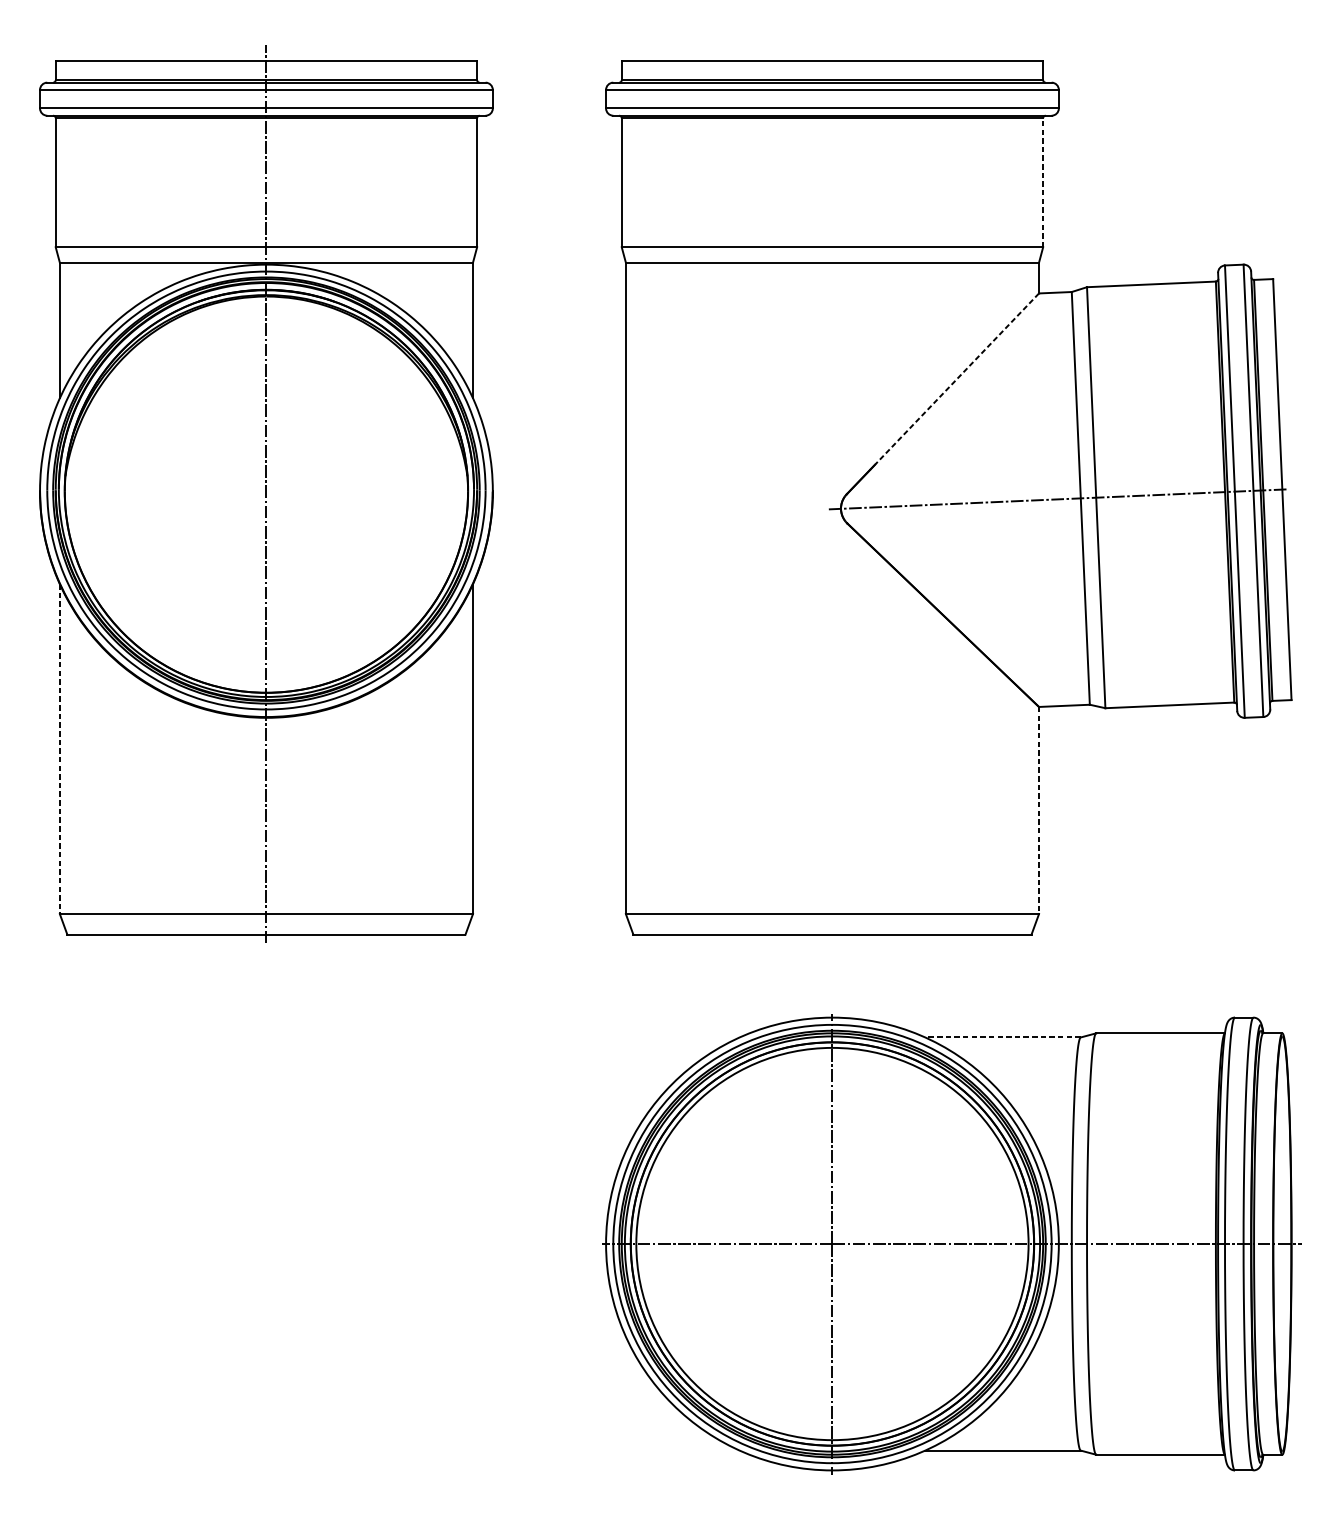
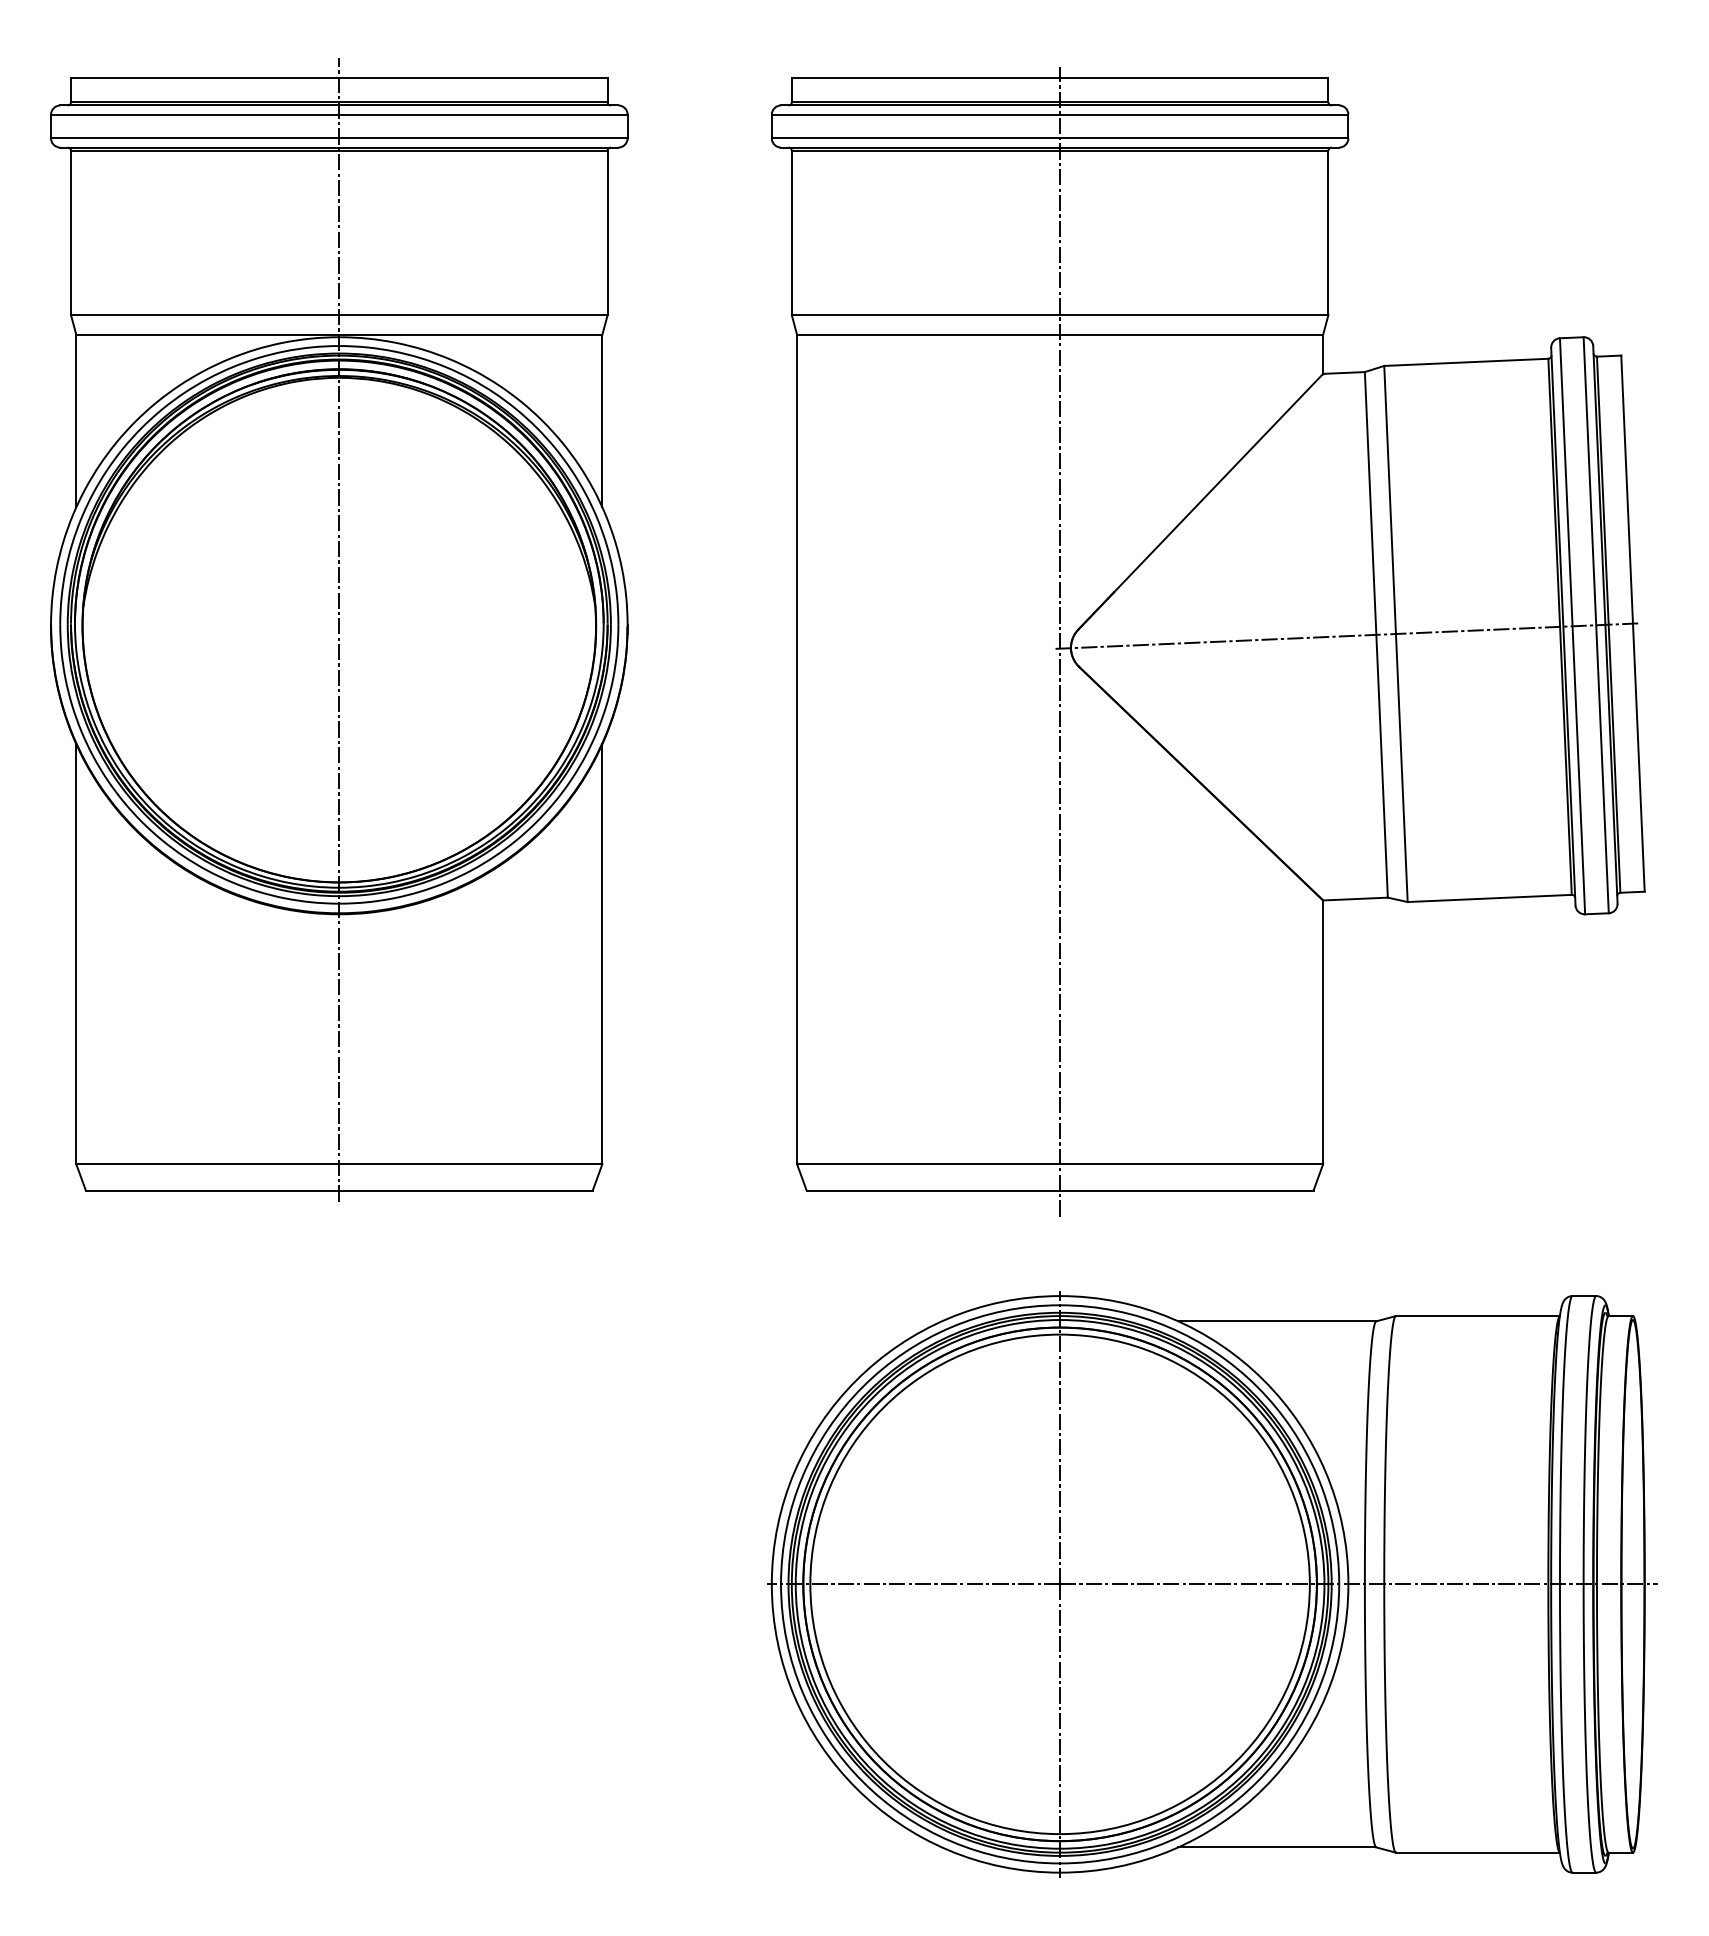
line: (1043, 182) -> (1328, 232), dashed -> solid
line: (956, 378) -> (1218, 482), dashed -> solid
line: (832, 503) -> (1060, 641), added
line: (60, 749) -> (76, 954), dashed -> solid
line: (1039, 810) -> (1323, 1032), dashed -> solid
line: (1002, 1037) -> (1276, 1321), dashed -> solid

